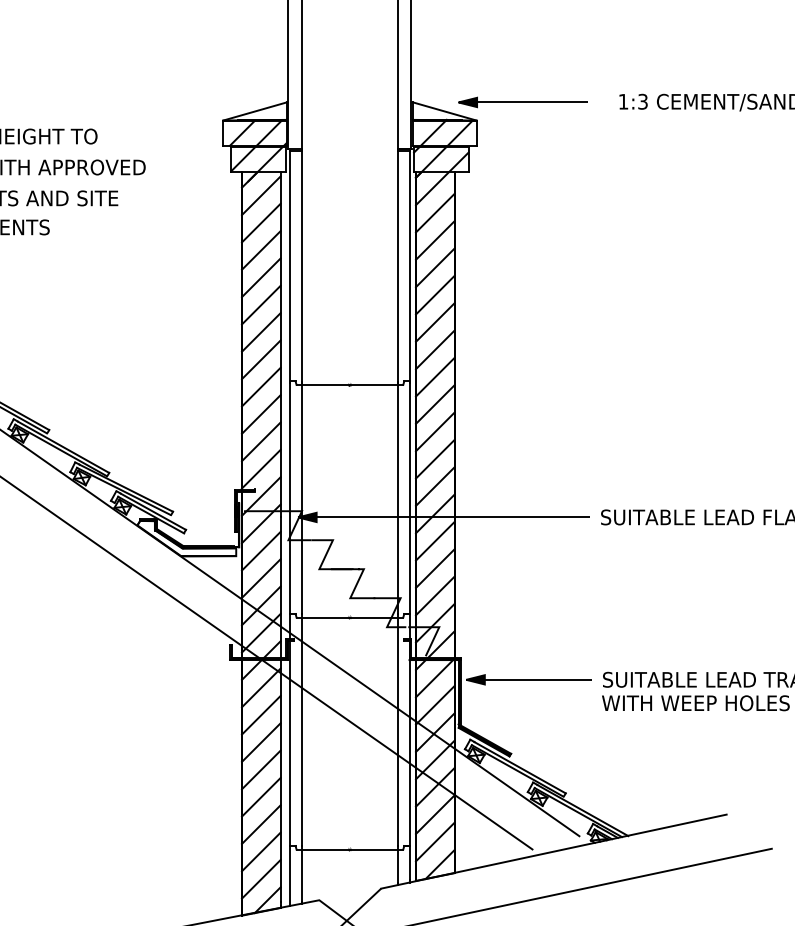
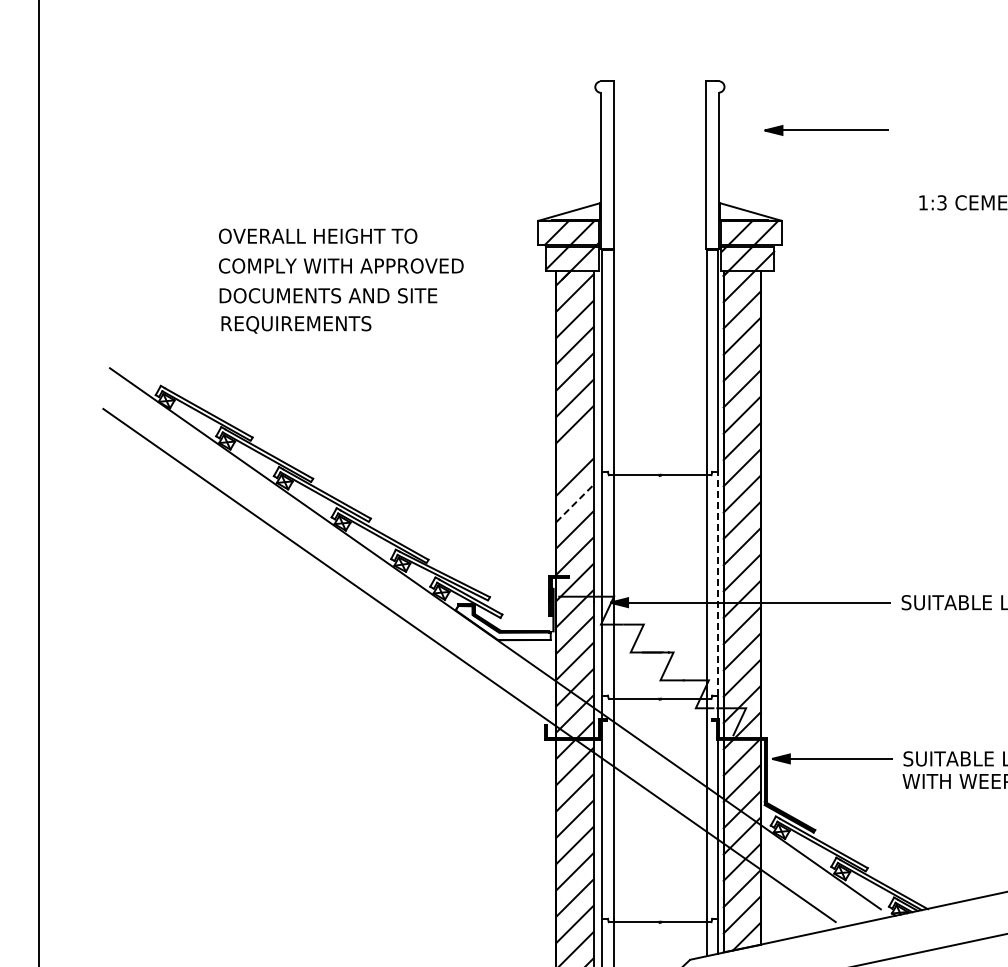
part: (522, 102) -> (826, 130), moved
line: (260, 359) -> (574, 450), removed
line: (261, 414) -> (575, 503), solid -> dashed
line: (409, 498) -> (717, 584), solid -> dashed

